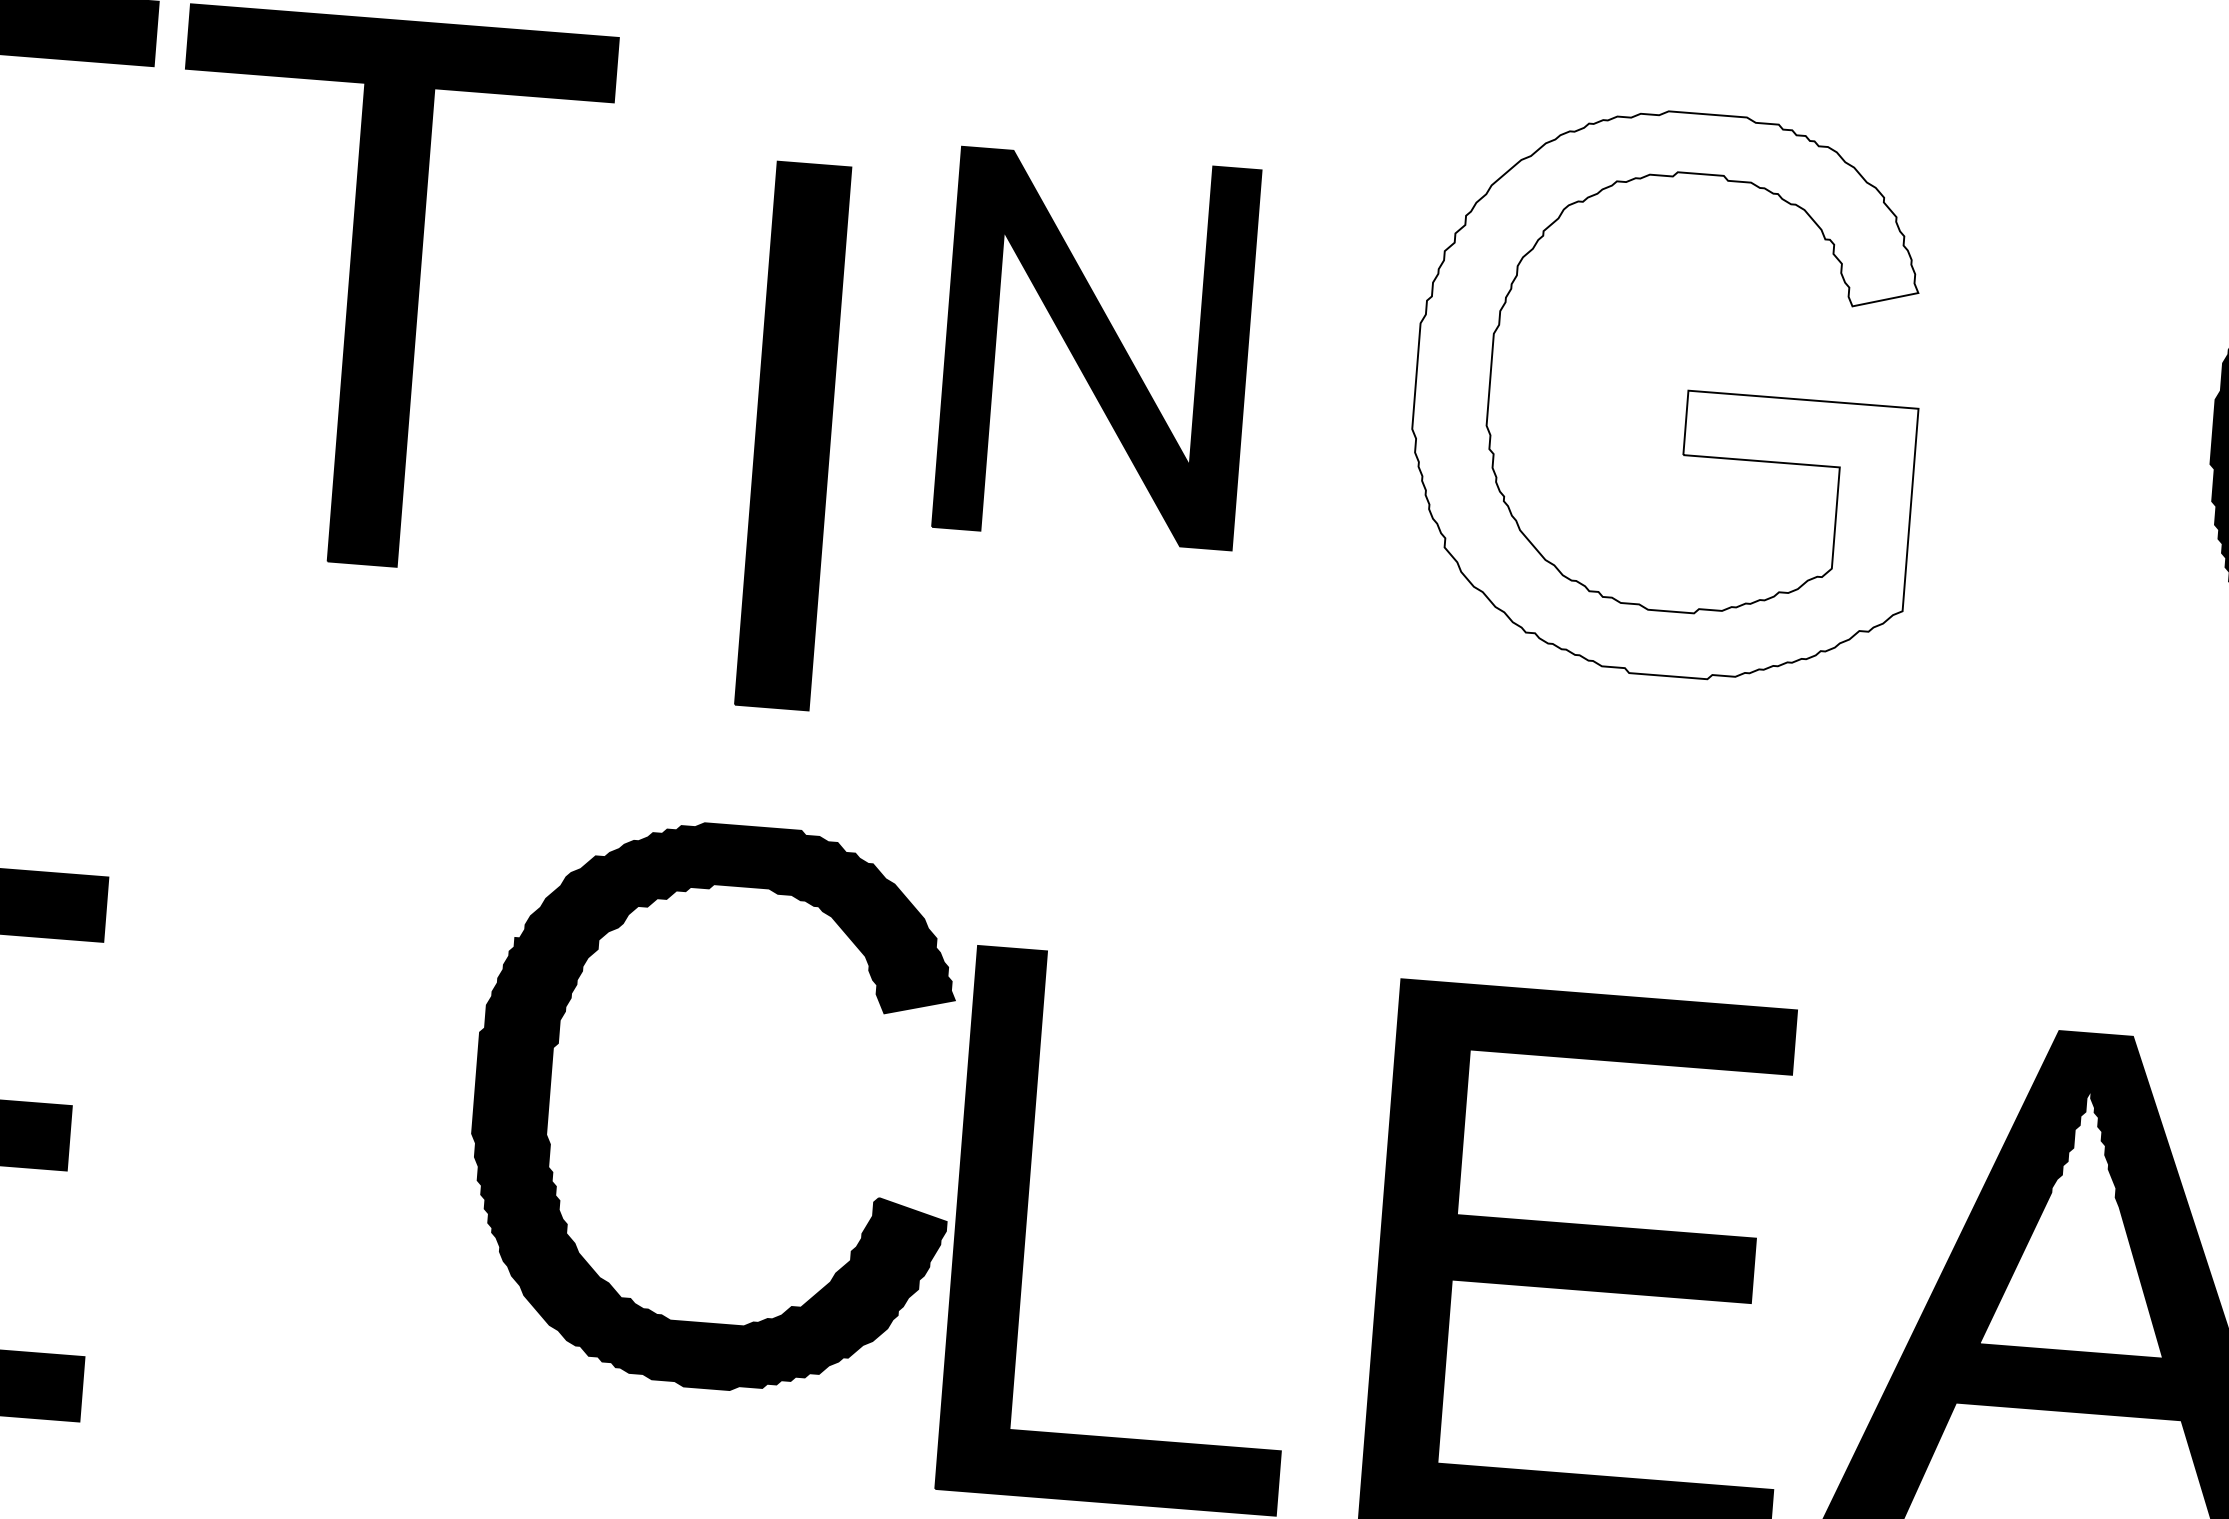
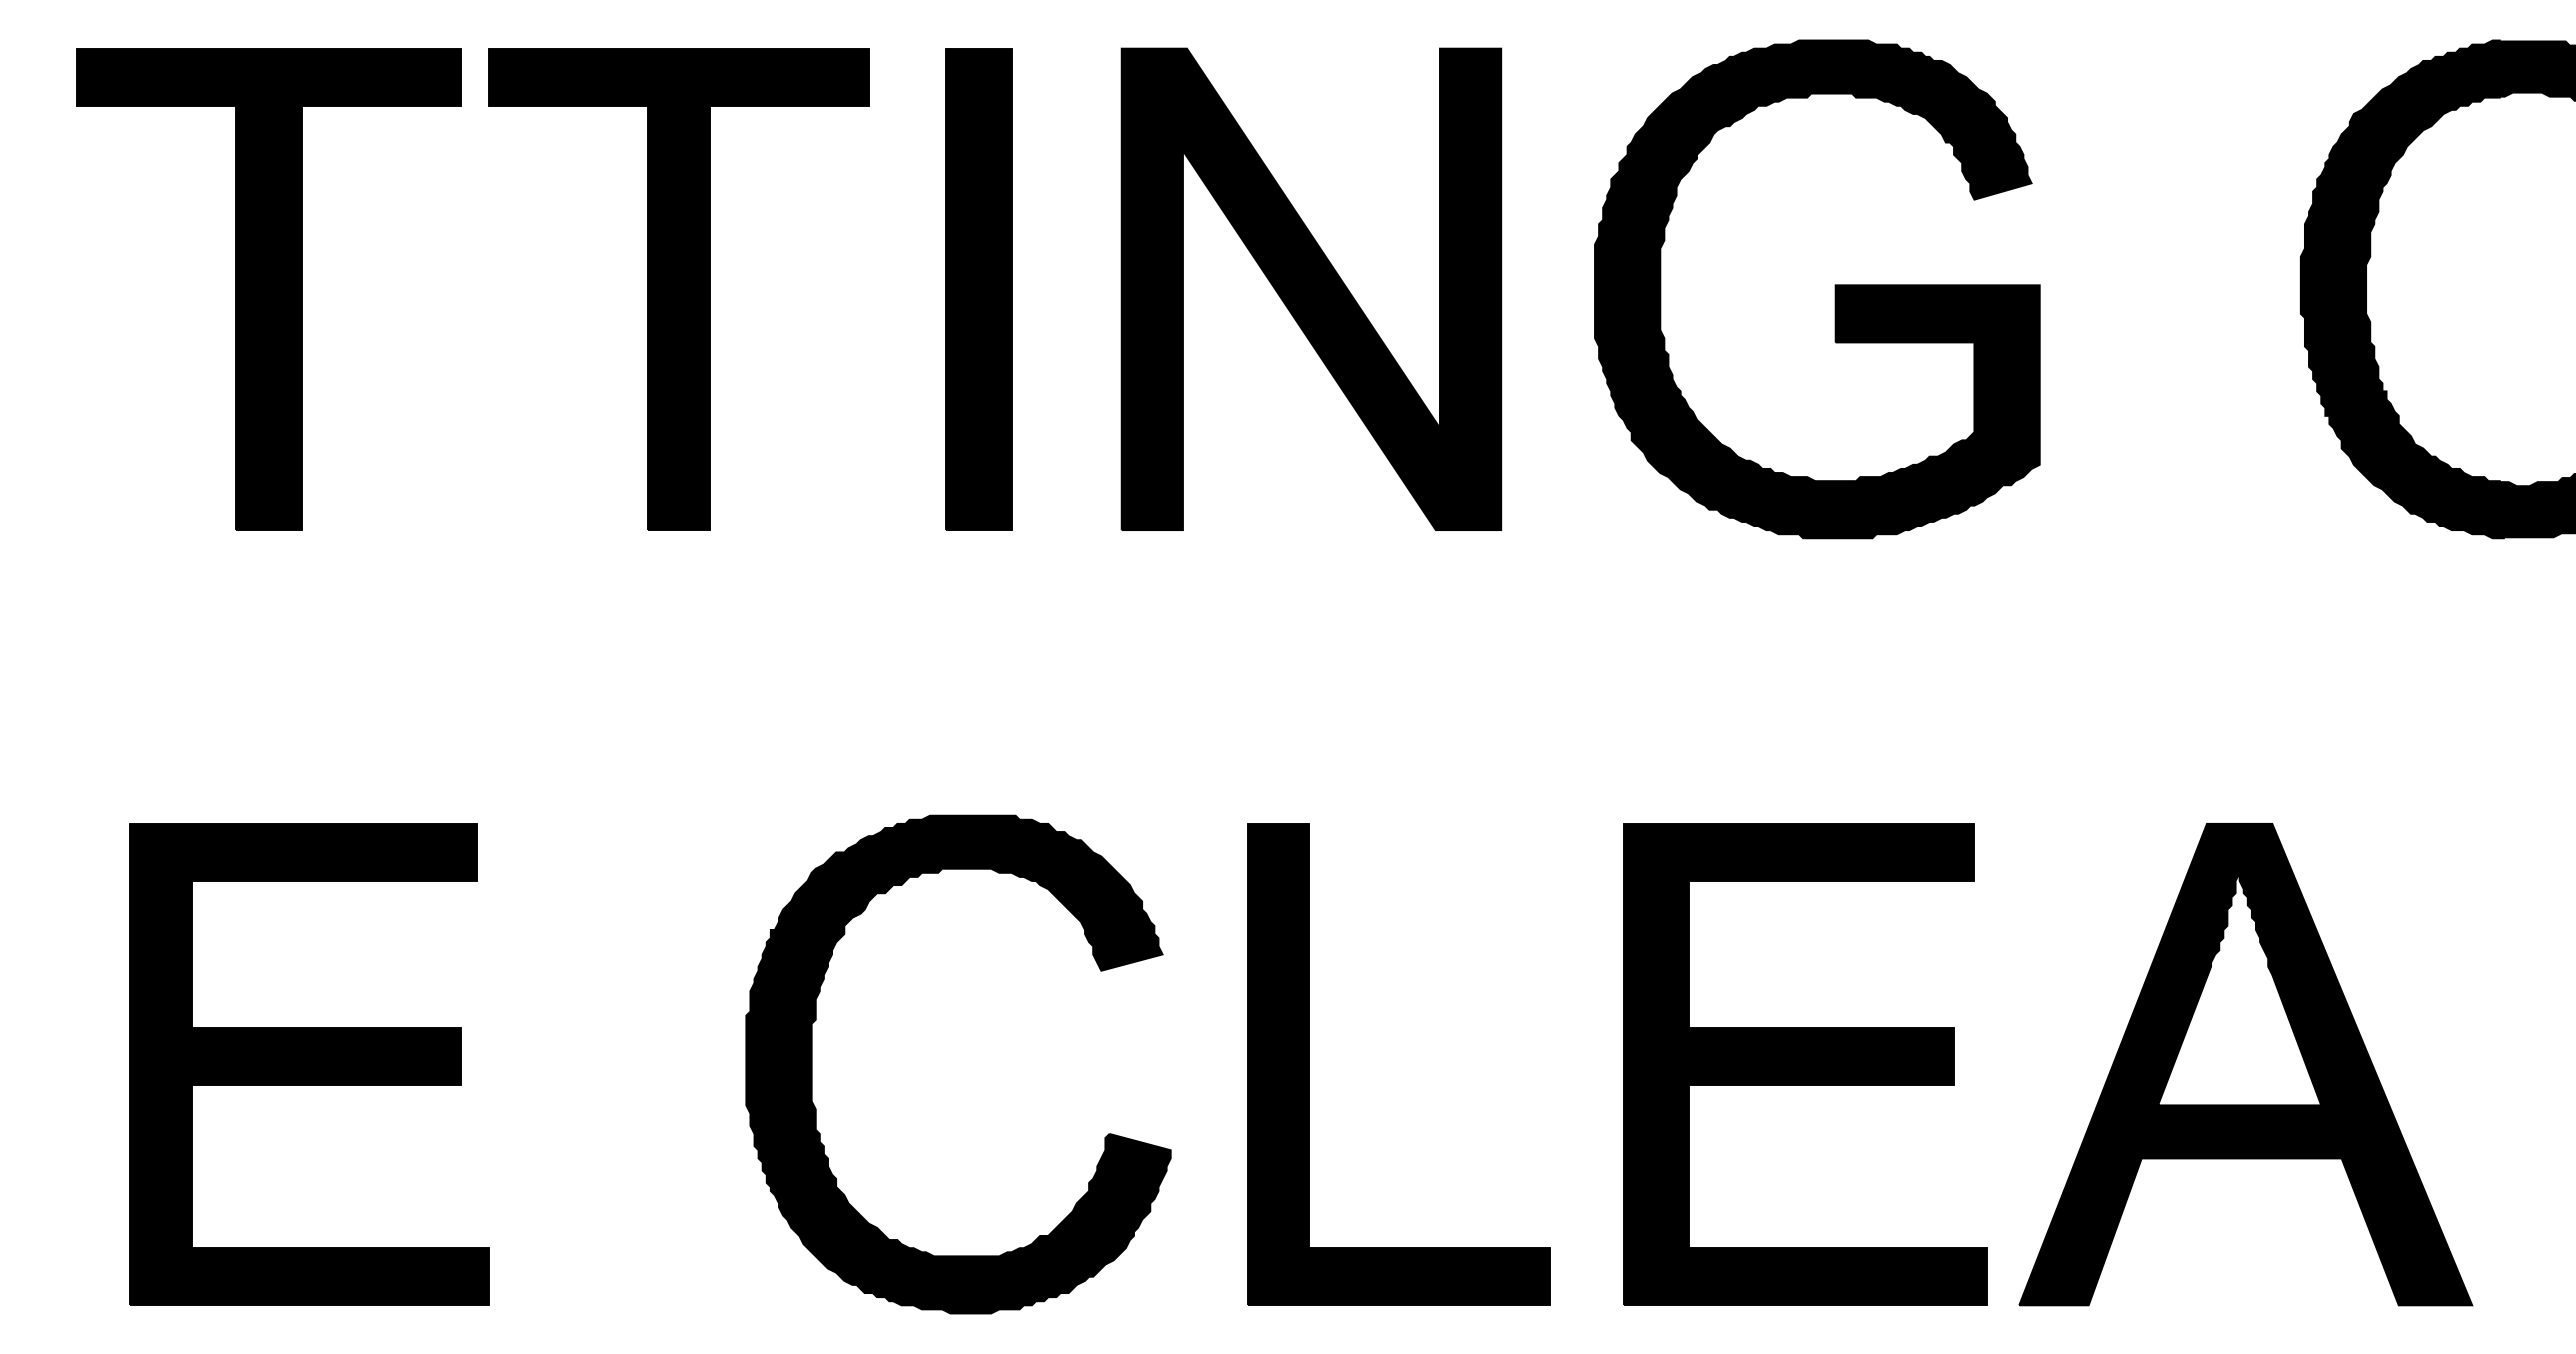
part: (1096, 347) -> (1311, 288), size x1.43
fill: (1667, 393) -> (1817, 289), added
part: (792, 436) -> (978, 289), moved
part: (550, 1093) -> (812, 1064), moved

